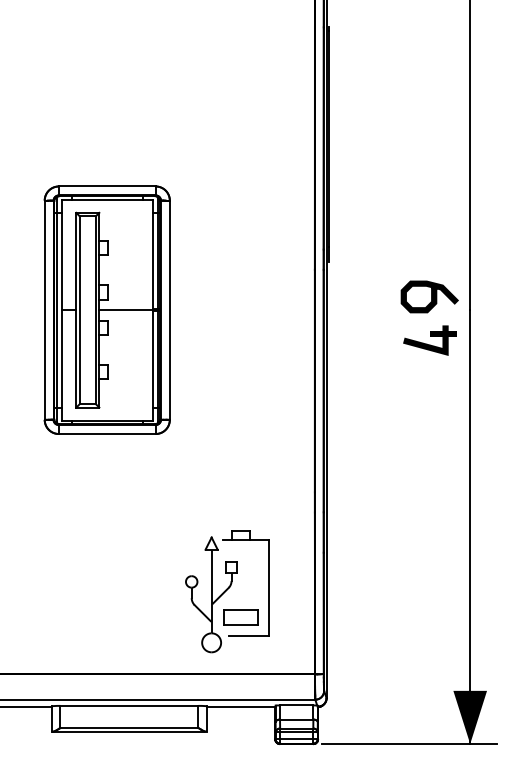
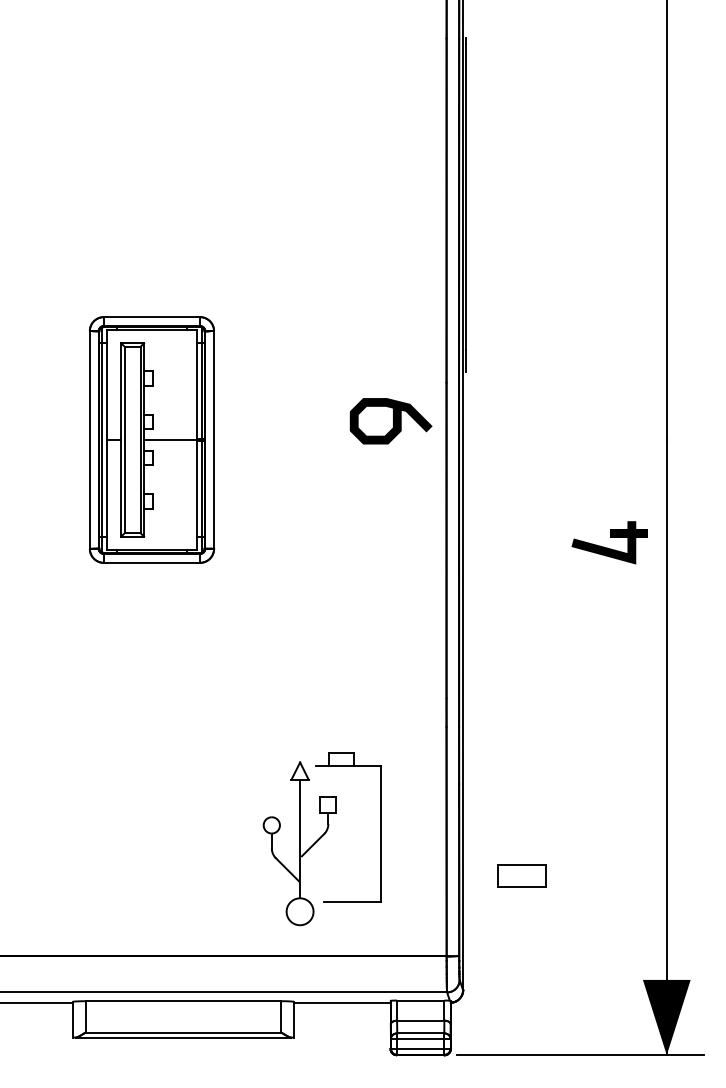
curve: (431, 296) -> (393, 420), moved
part: (106, 309) -> (150, 439), size x0.7
part: (429, 340) -> (609, 542), moved
part: (240, 617) -> (521, 875), moved

